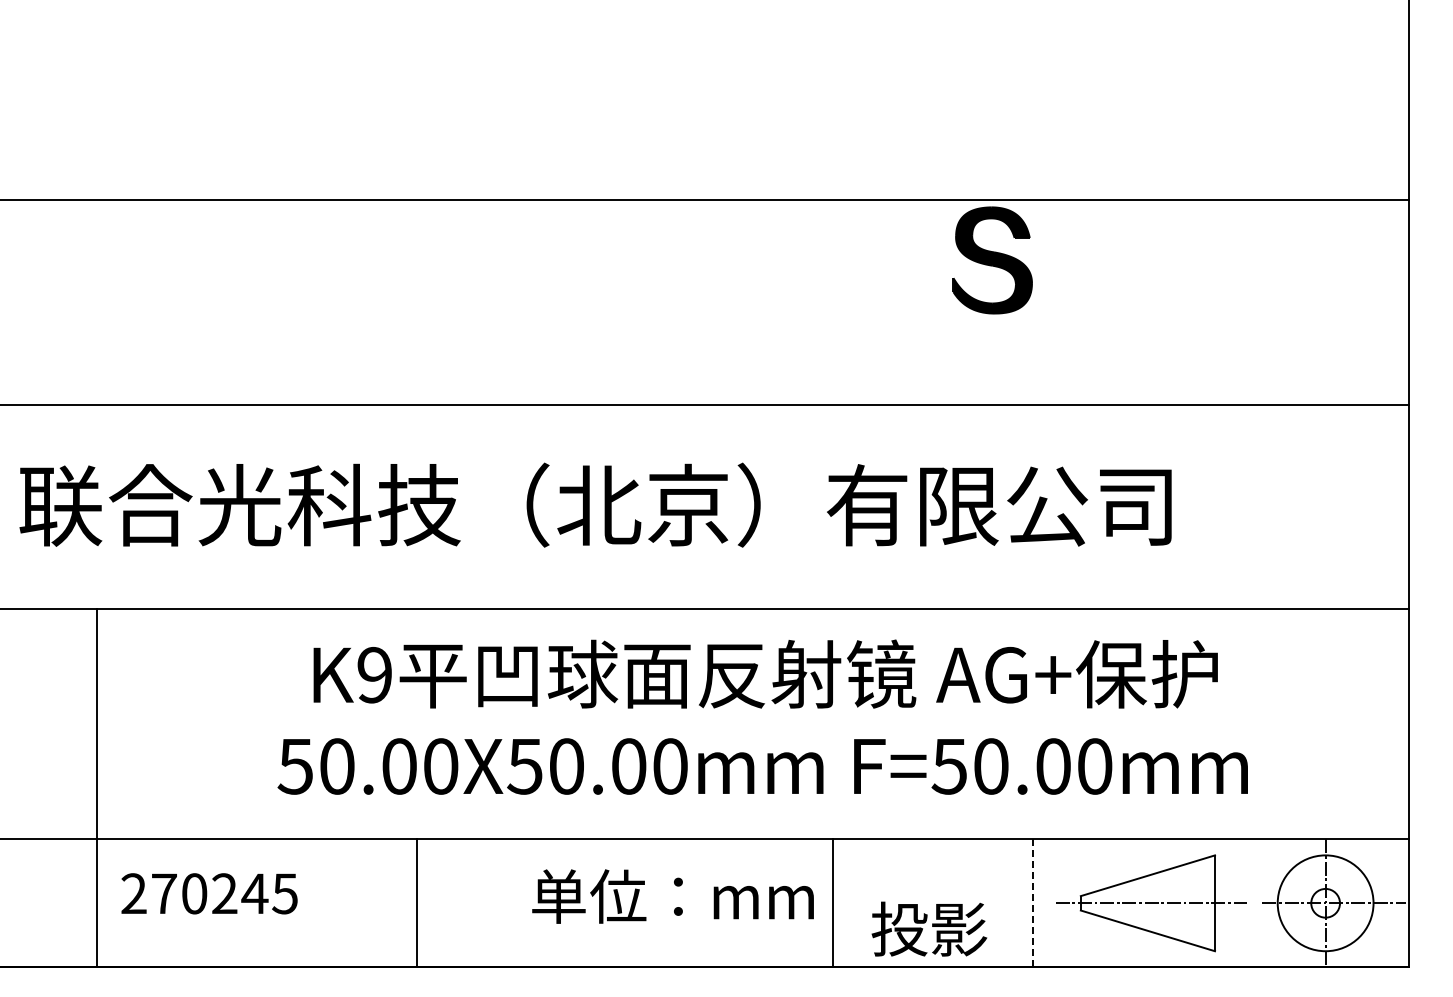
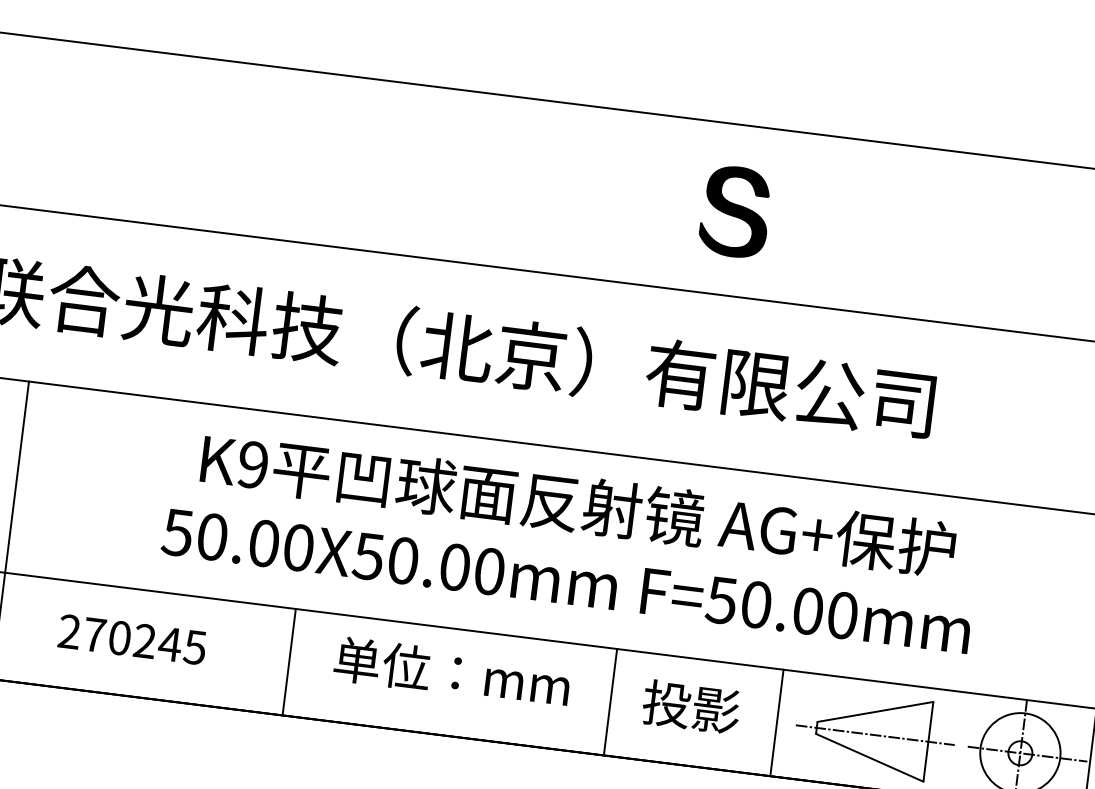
part: (992, 260) -> (735, 211), moved
text: (209, 893) -> (132, 639), moved
text: (672, 896) -> (451, 672), moved
line: (416, 903) -> (289, 662), moved
line: (1032, 903) -> (776, 723), dashed -> solid
text: (929, 928) -> (691, 706), moved

